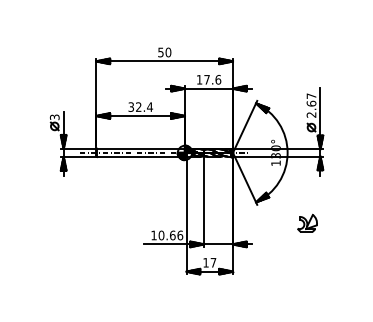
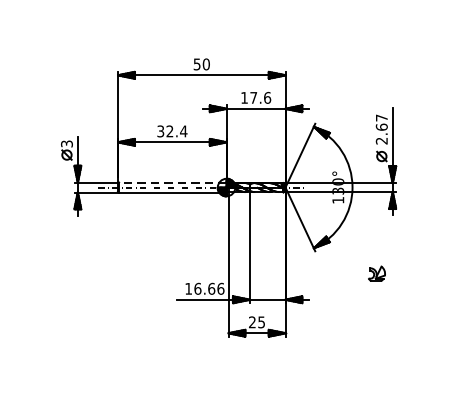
line: (141, 148) -> (173, 182), solid -> dashed
part: (307, 222) -> (376, 272), size x0.7
text: (161, 234) -> (197, 287), 10.66 -> 16.66
text: (209, 262) -> (256, 321), 17 -> 25

